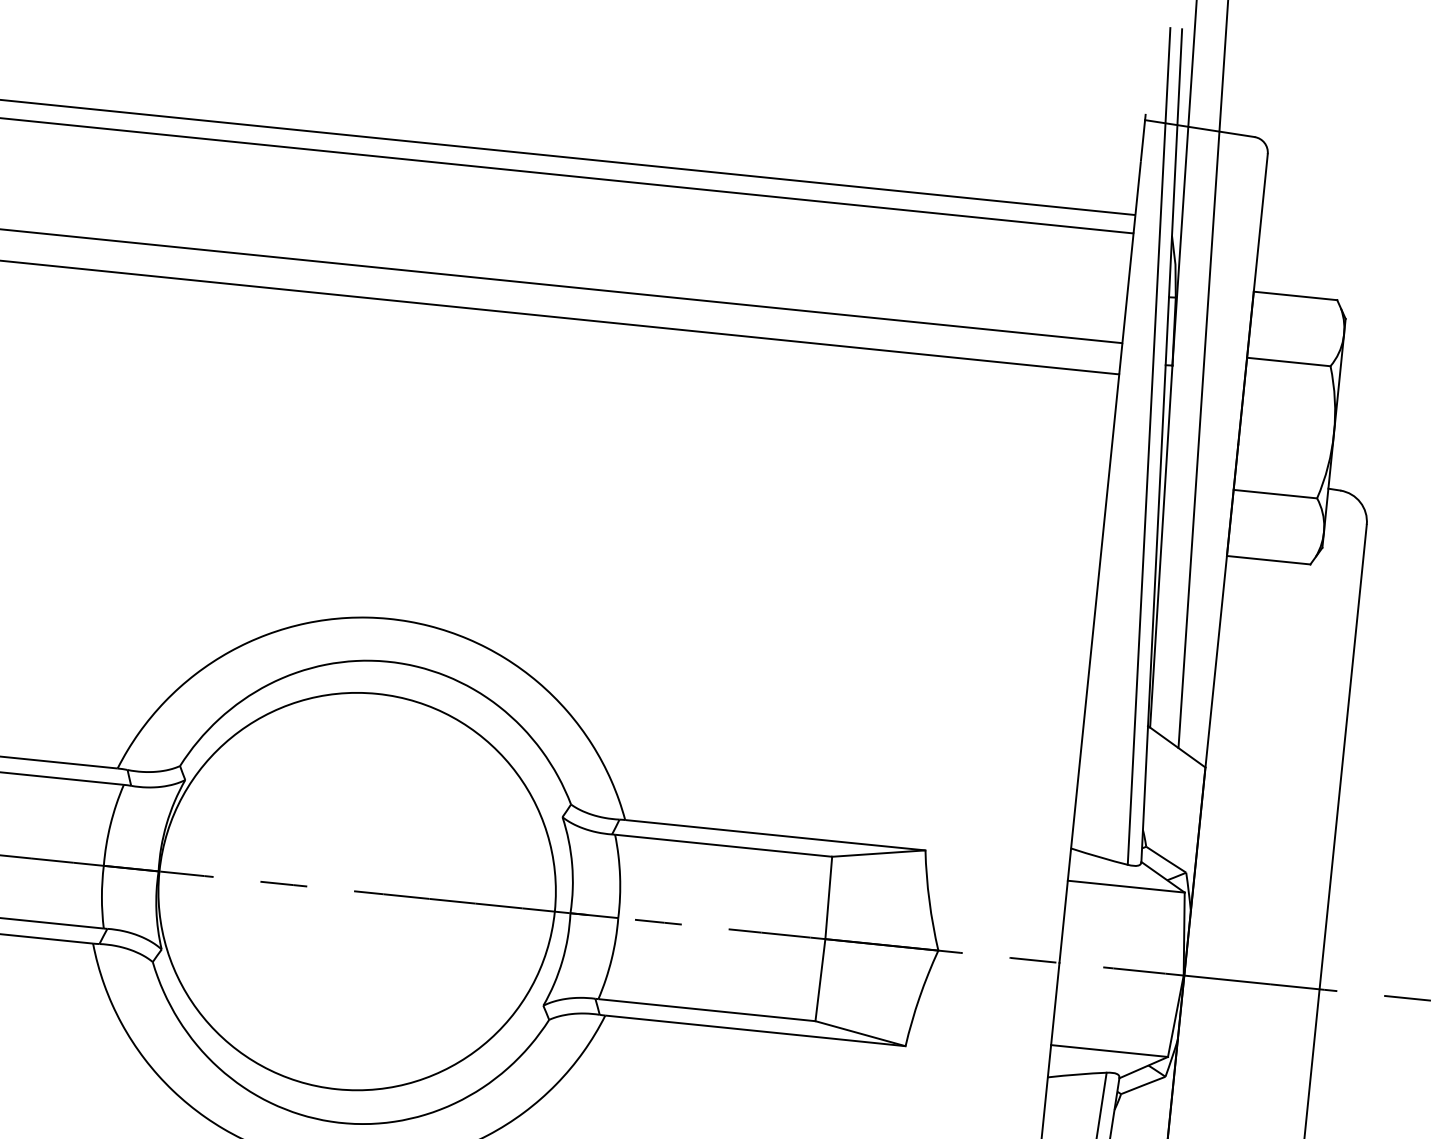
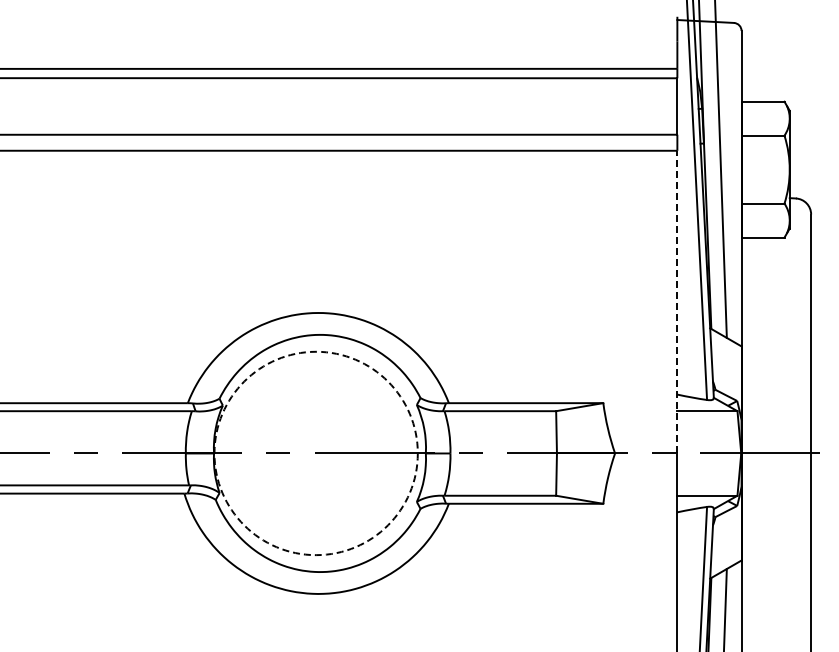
line: (1089, 667) -> (677, 301), solid -> dashed
circle: (355, 891) -> (315, 453), solid -> dashed

